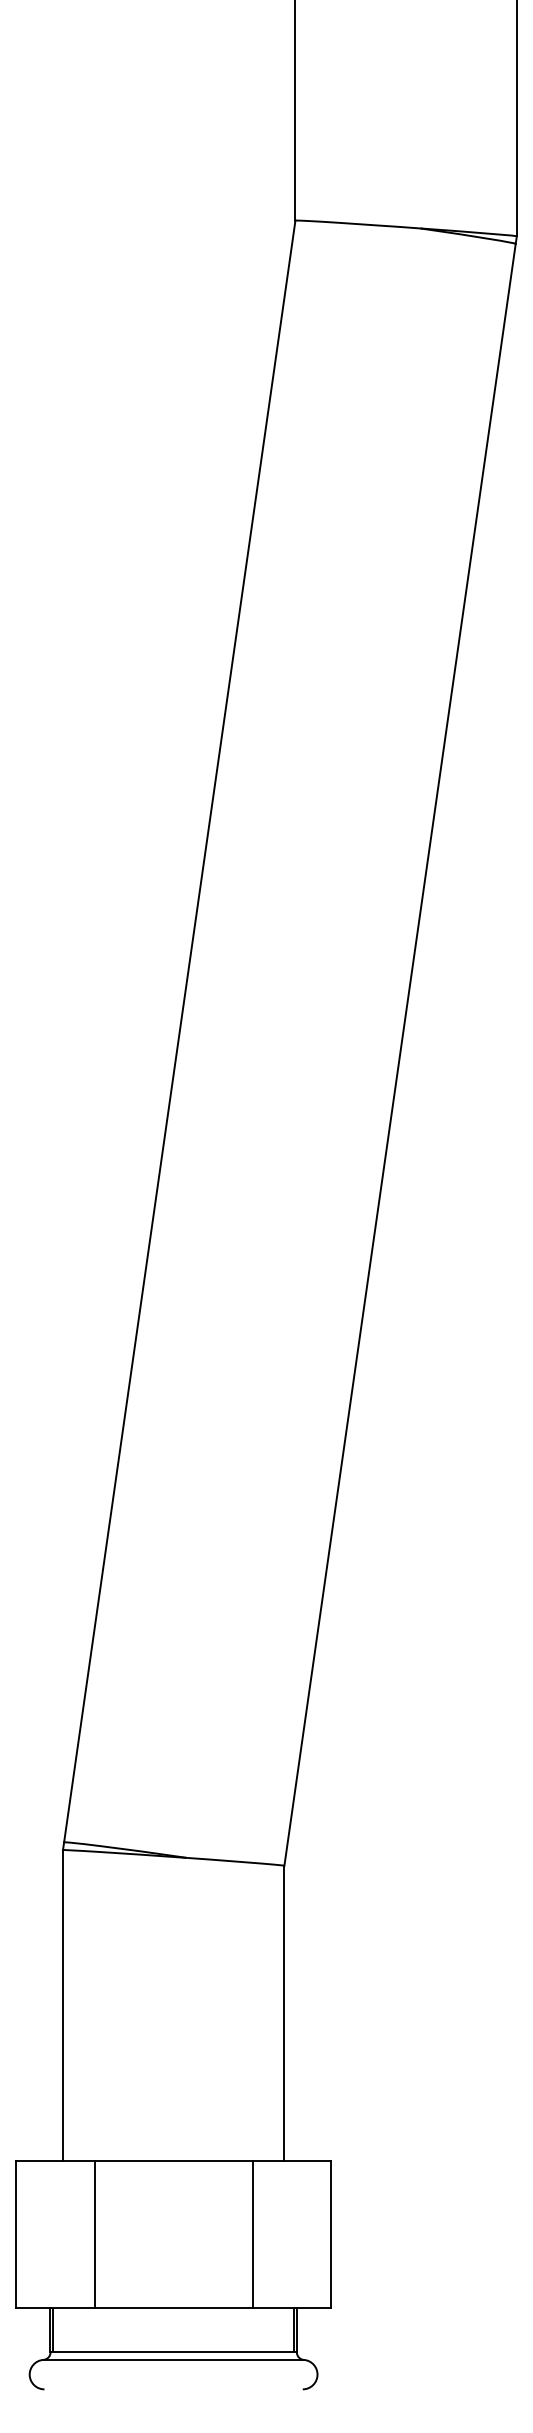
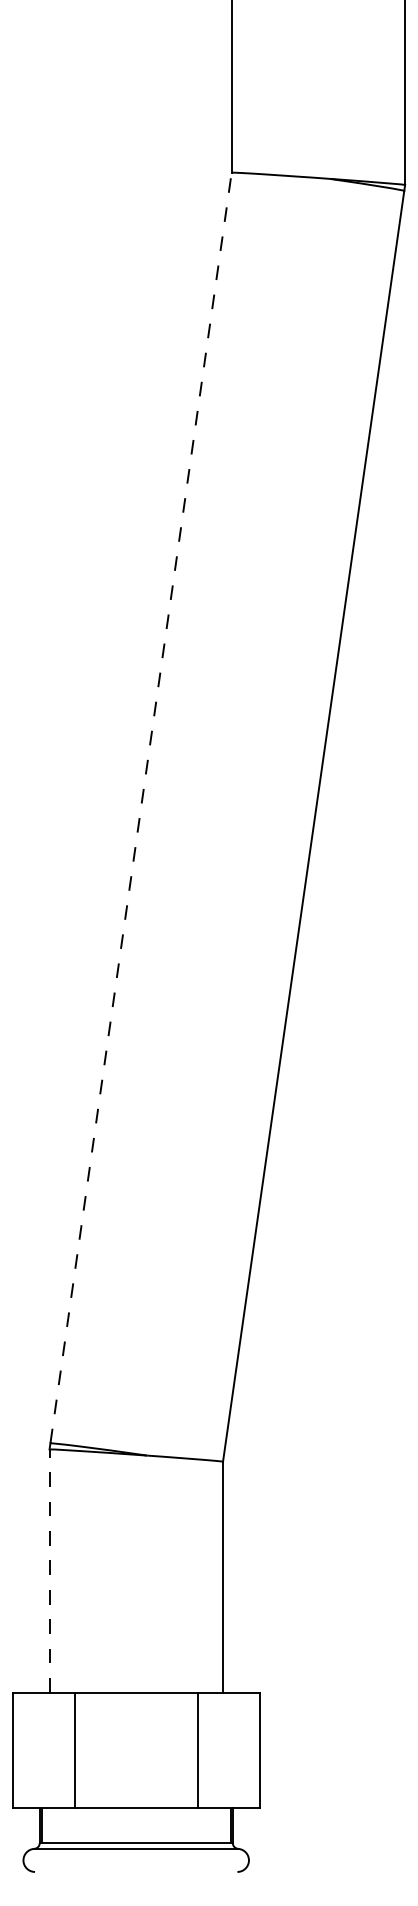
line: (180, 1030) -> (141, 807), solid -> dashed
line: (62, 2005) -> (49, 1571), solid -> dashed

